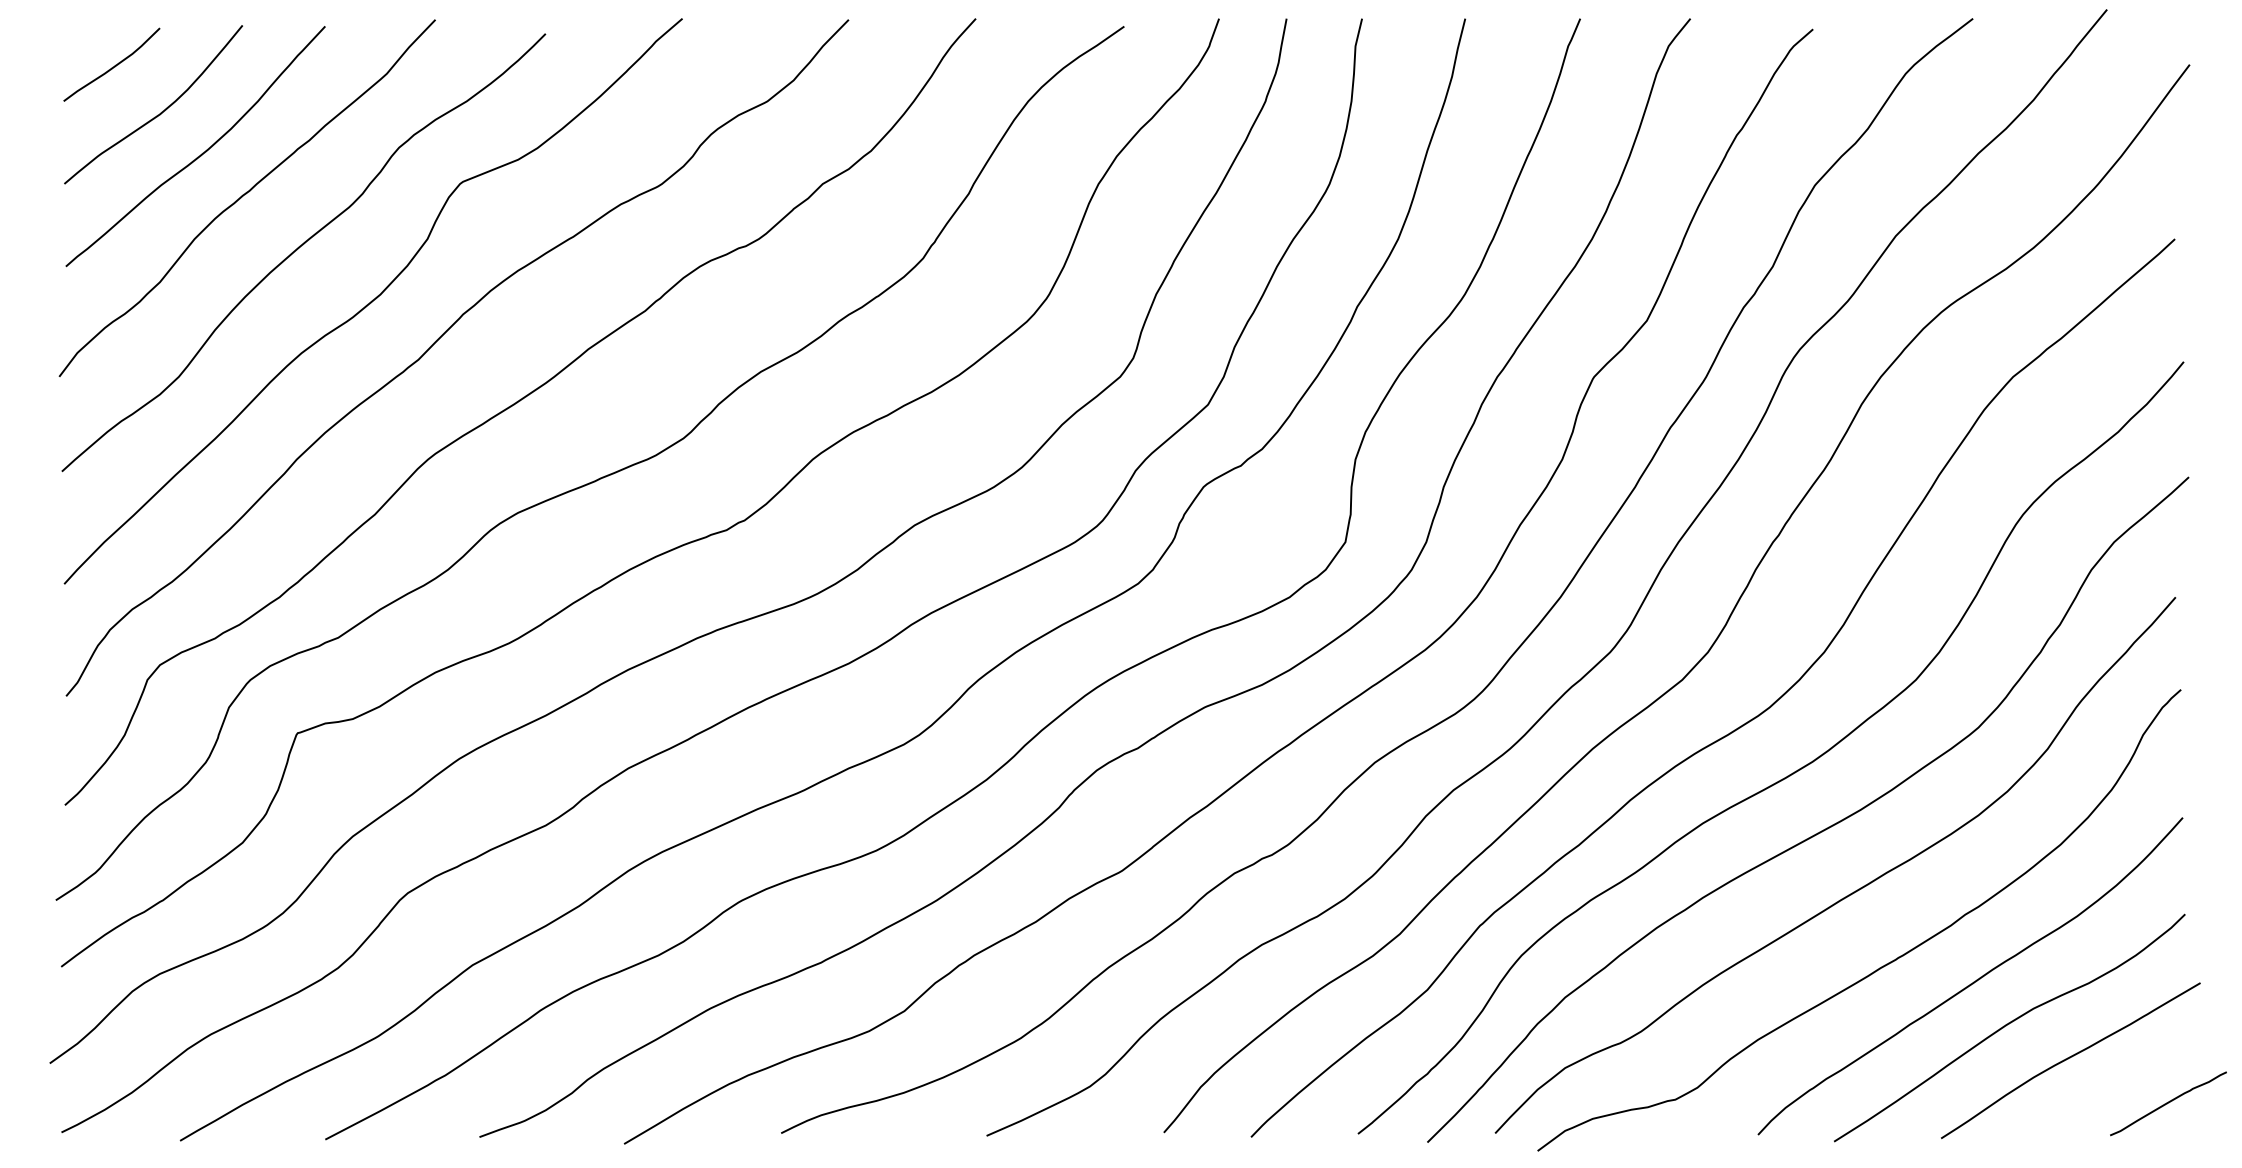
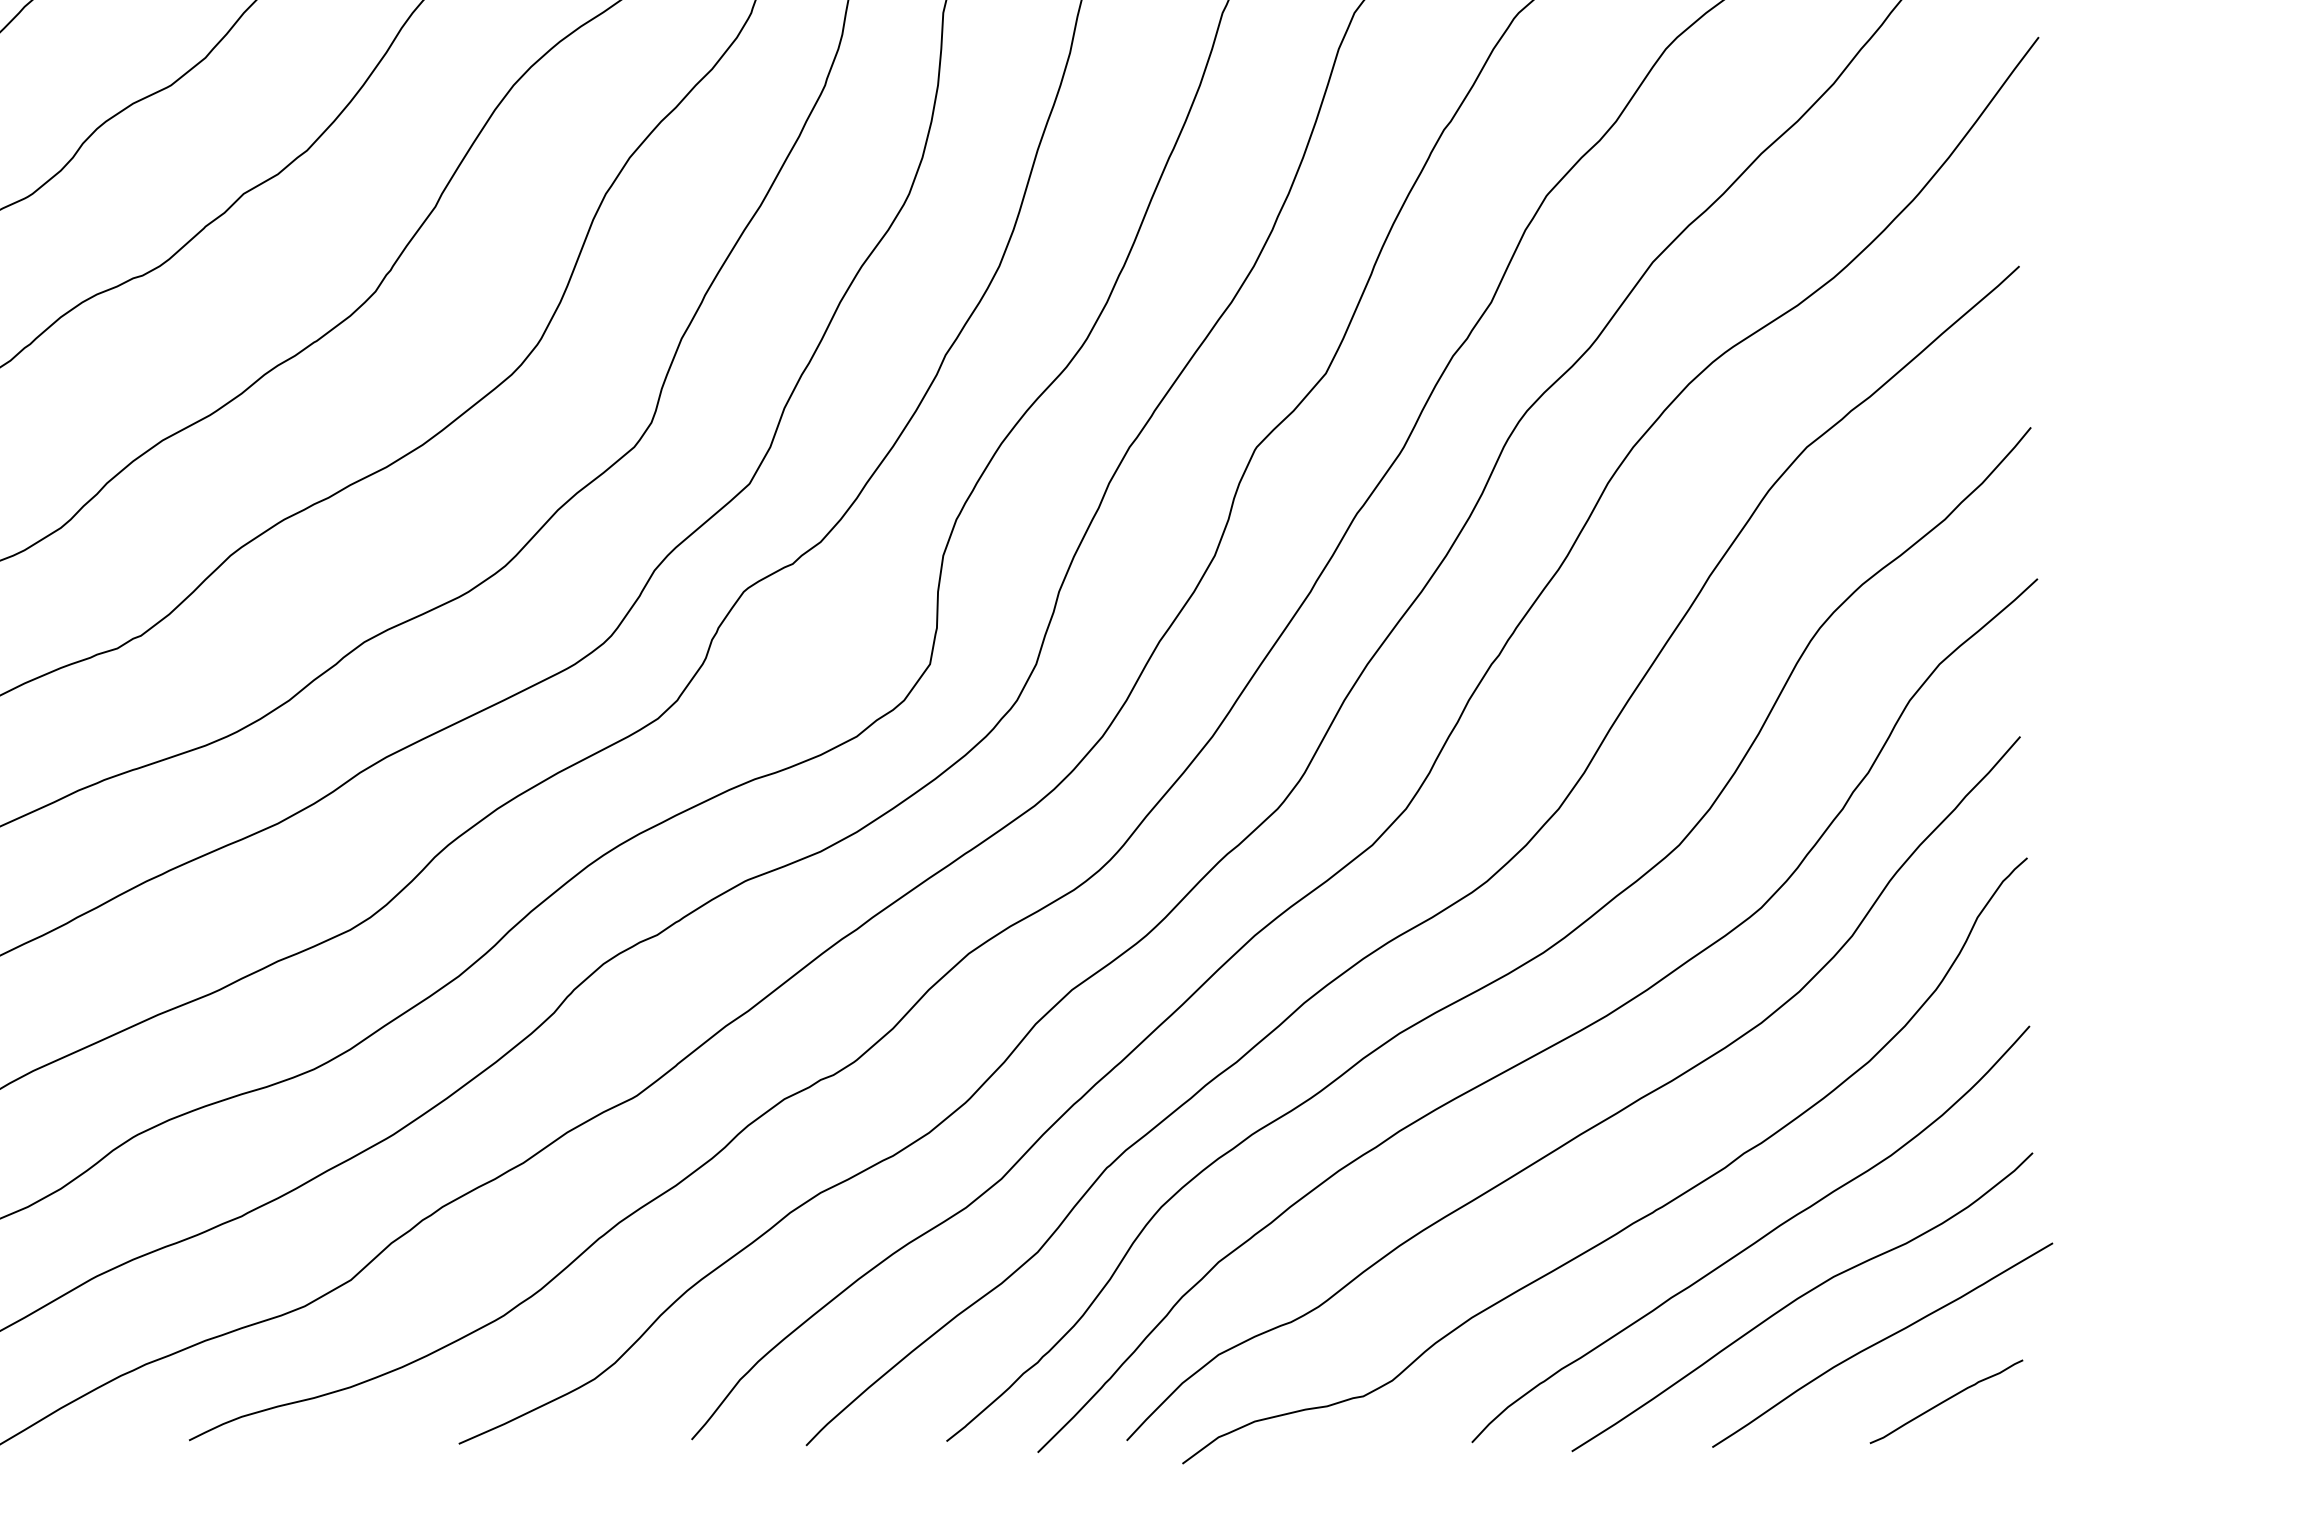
curve: (2168, 1103) -> (1946, 1401), moved

